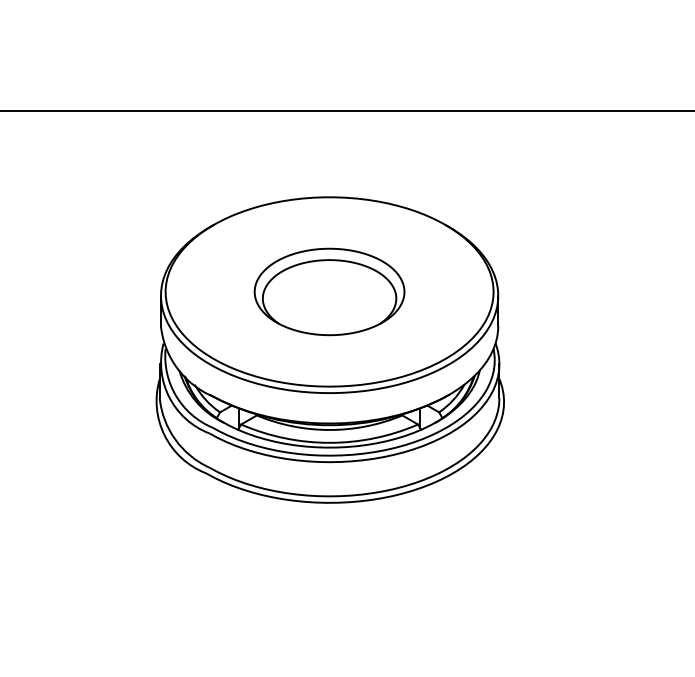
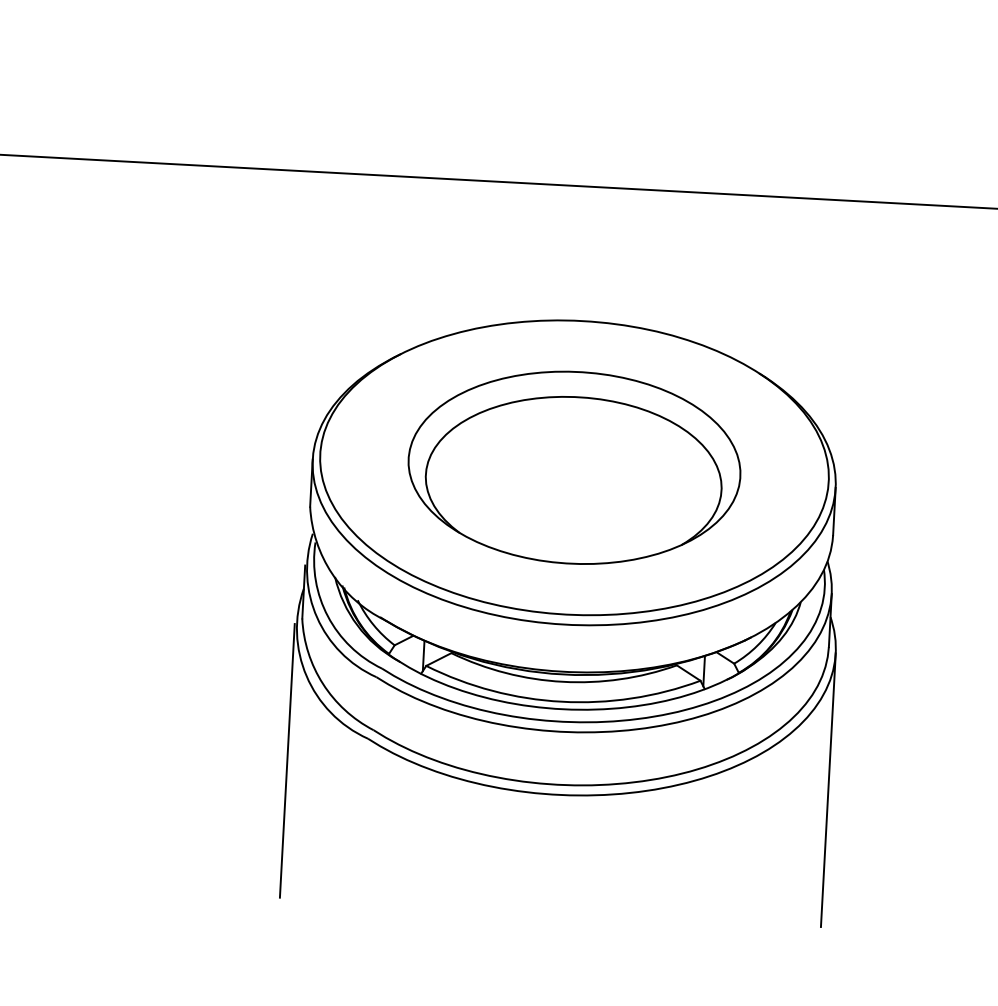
part: (329, 291) -> (574, 467), size x1.43
line: (155, 490) -> (287, 761), added
line: (504, 490) -> (828, 790), added

